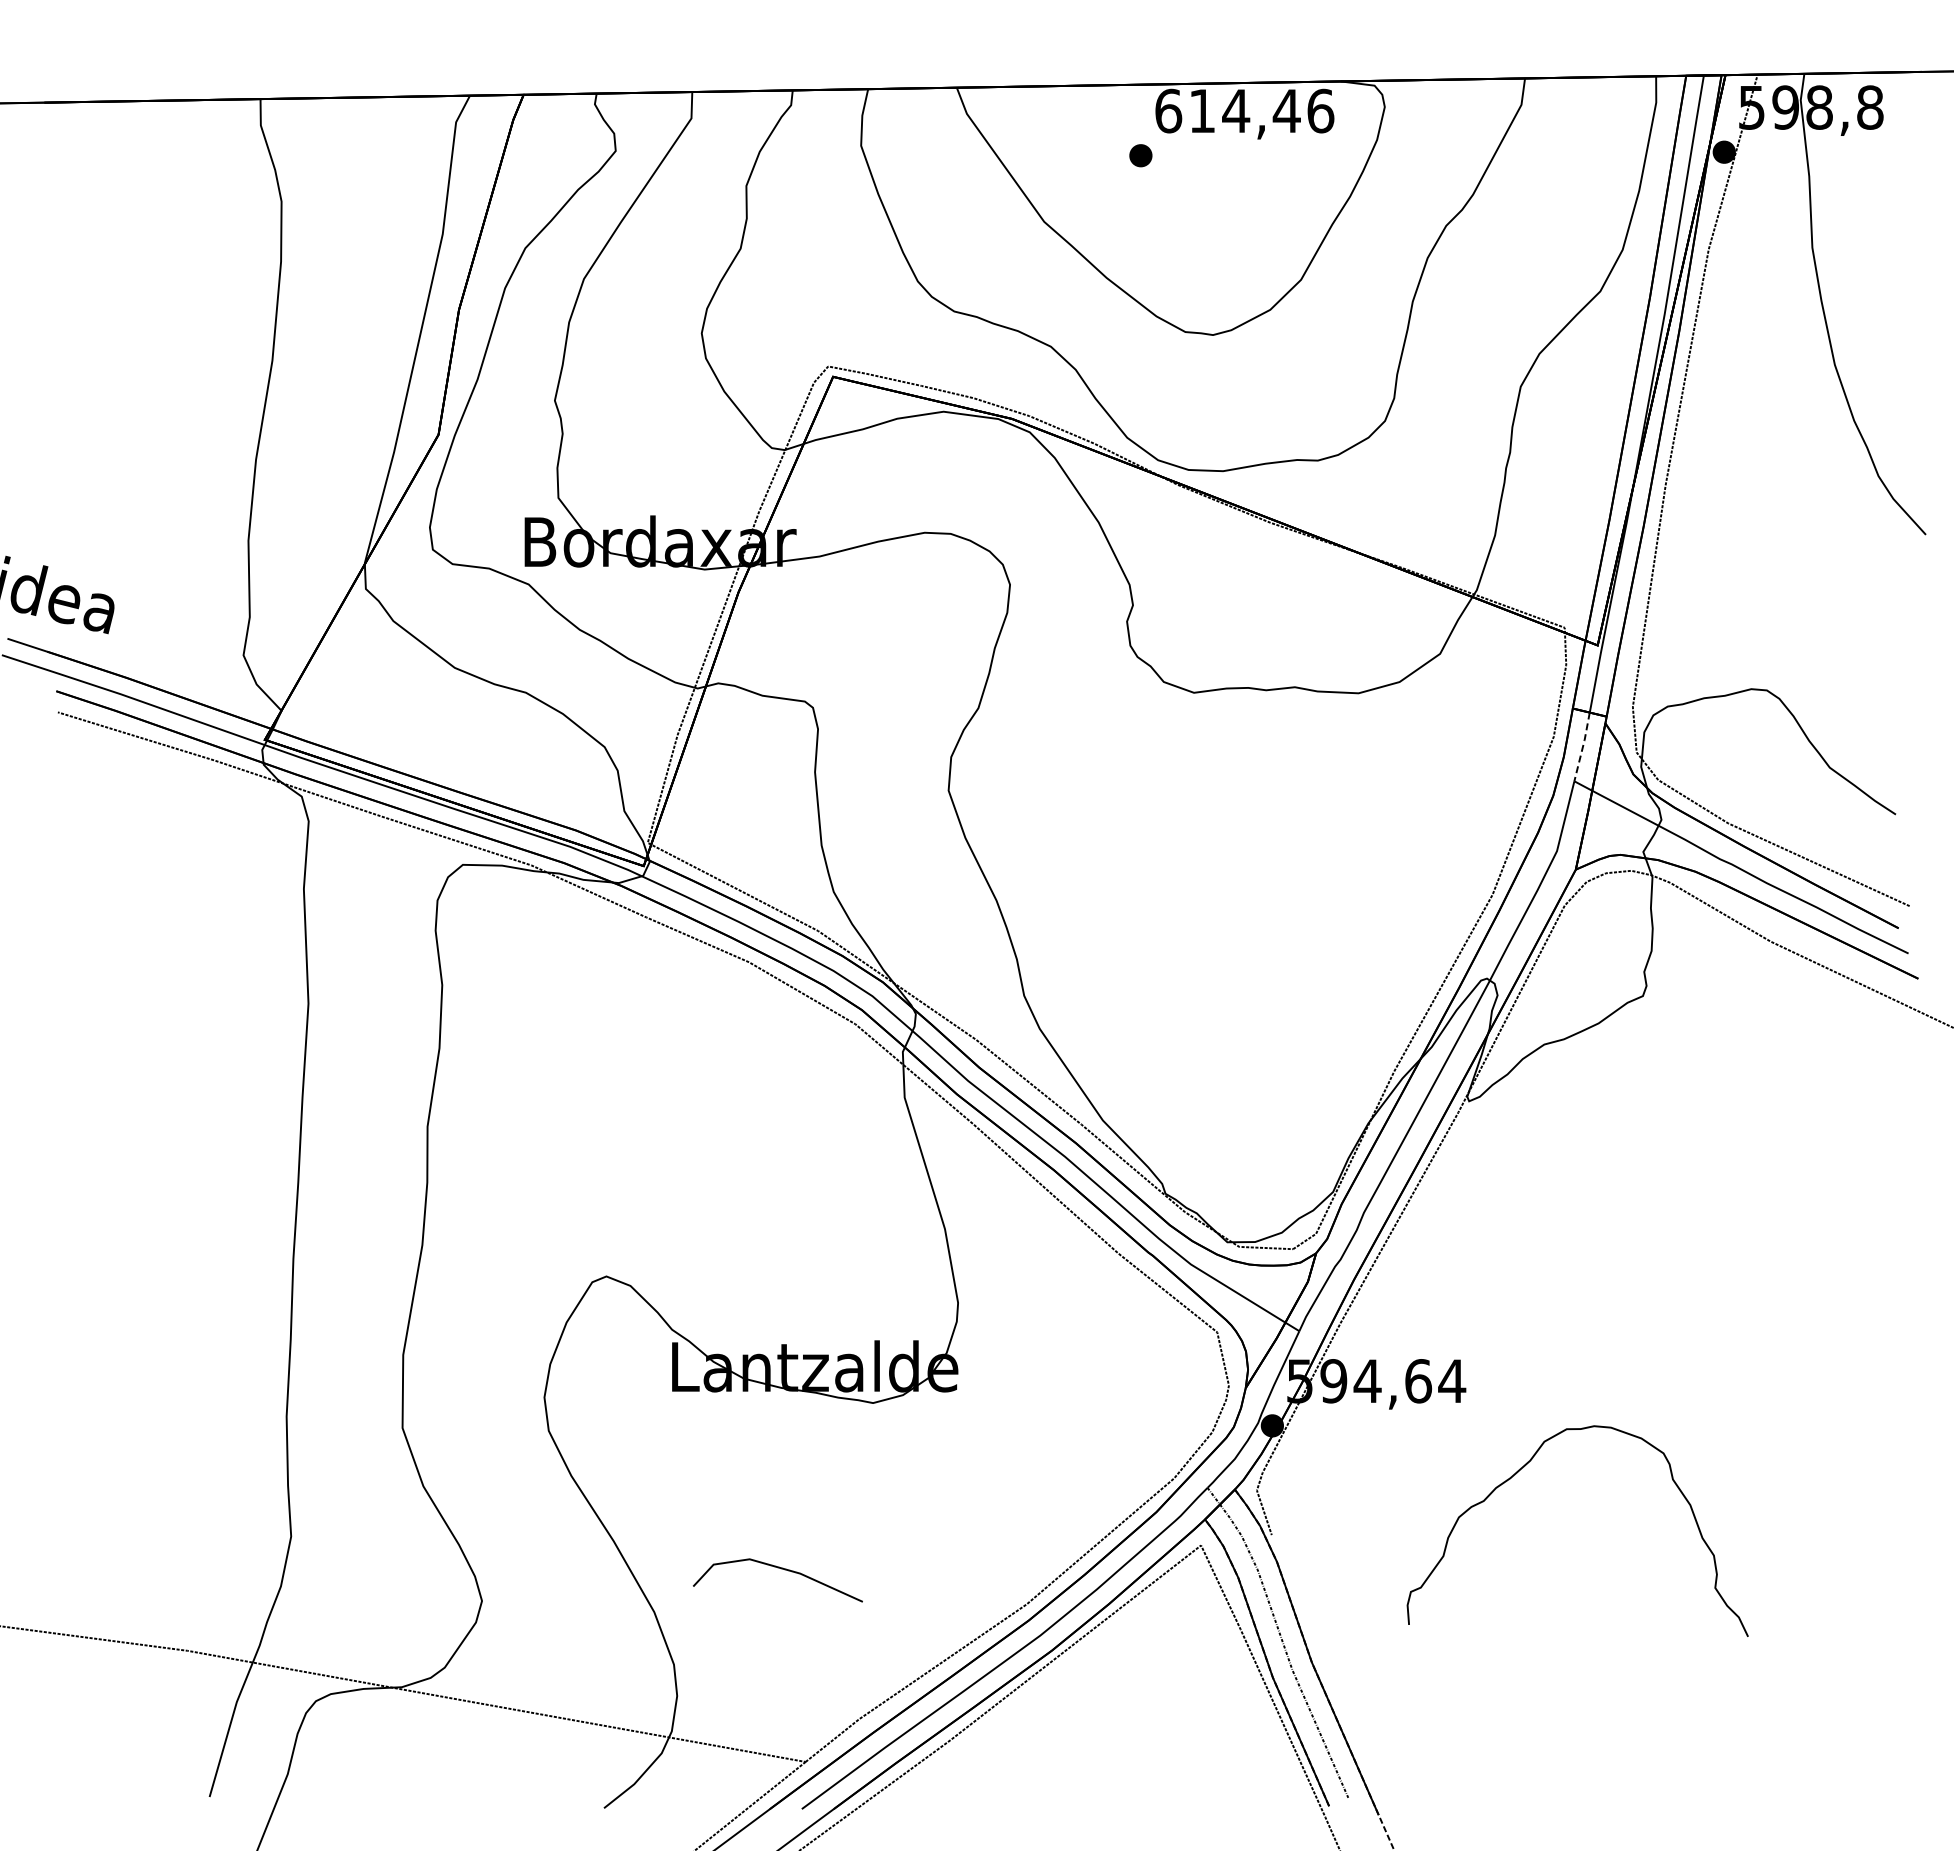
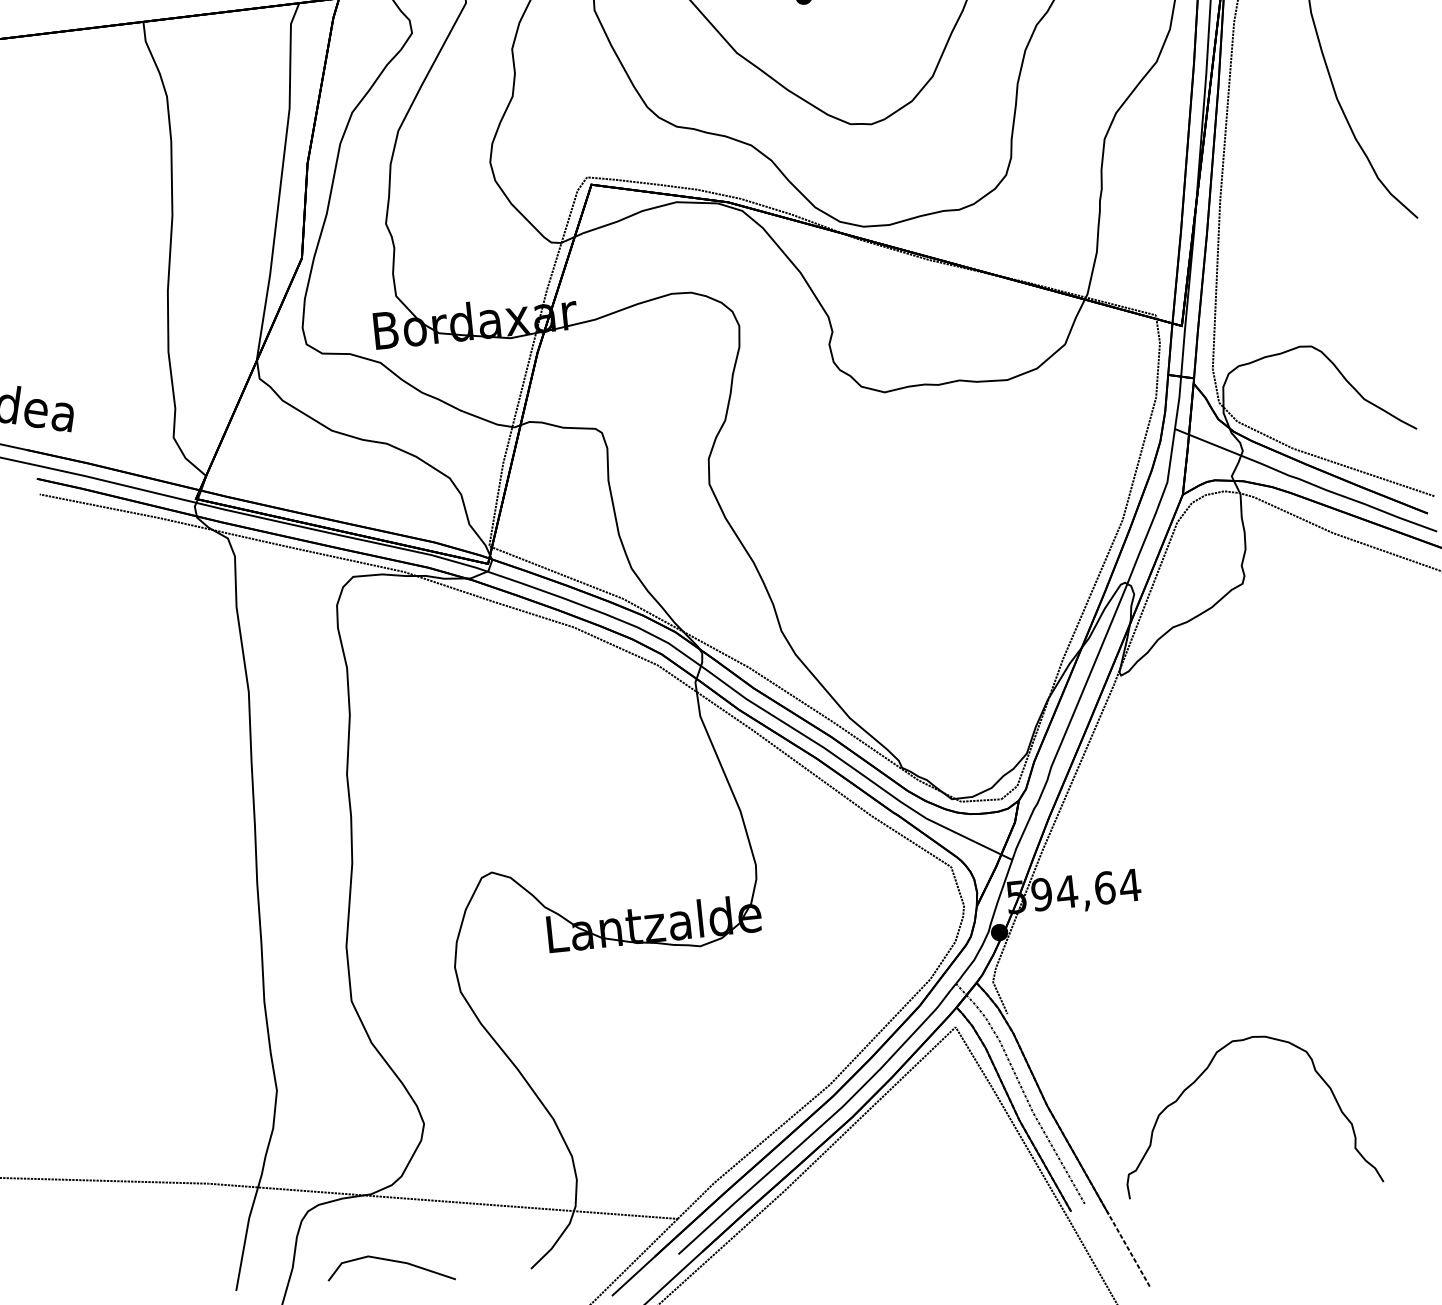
line: (1583, 745) -> (1178, 401), dashed -> solid
curve: (1524, 1467) -> (1203, 1073), moved
line: (781, 1569) -> (392, 1261), moved

